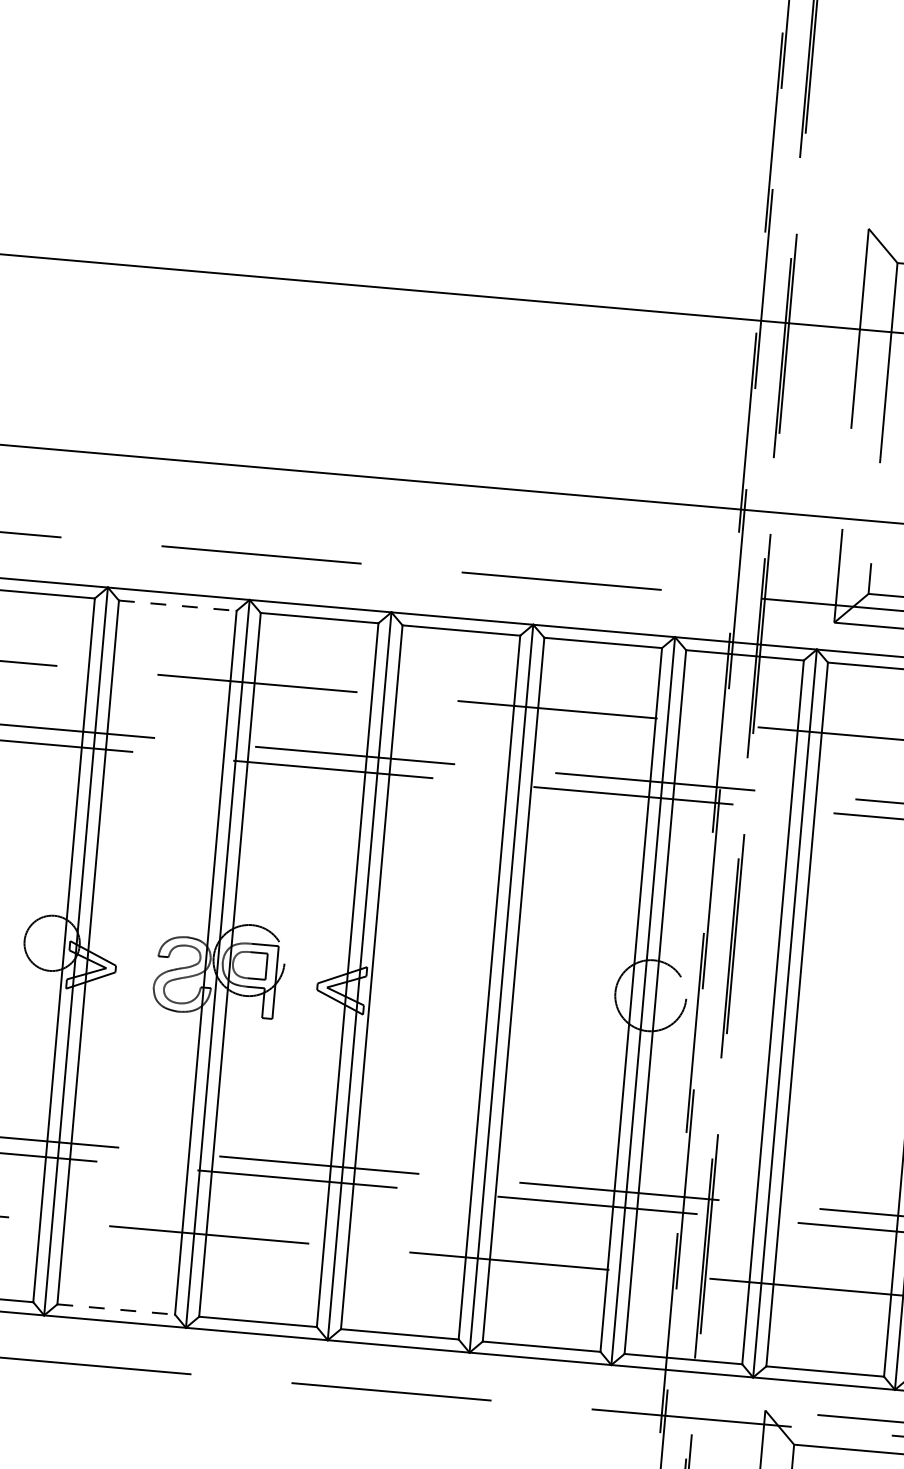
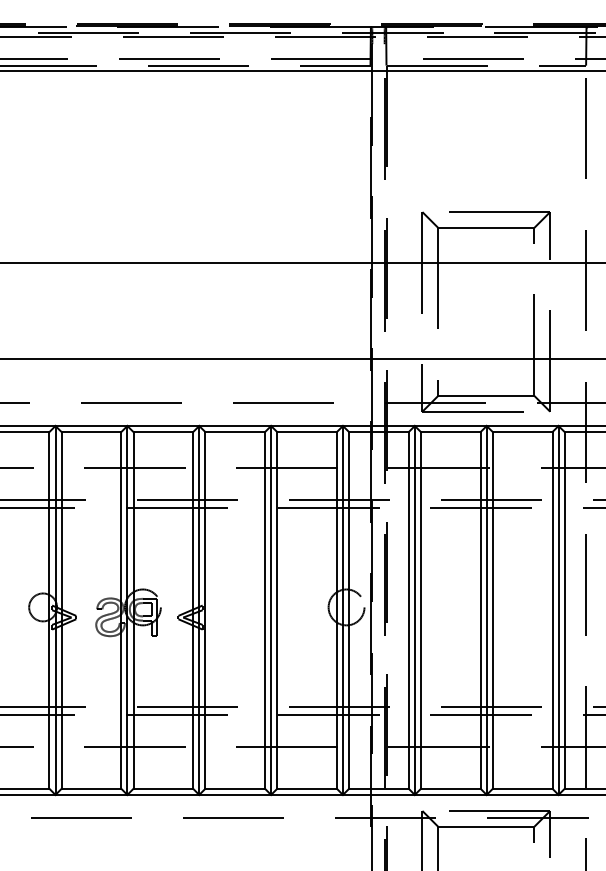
line: (177, 606) -> (91, 432), dashed -> solid
line: (116, 1308) -> (91, 788), dashed -> solid

